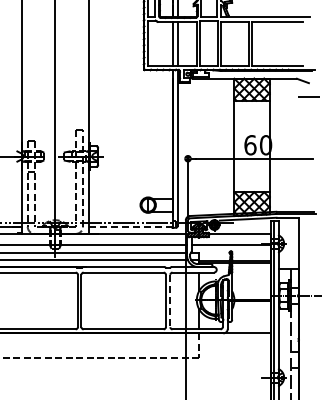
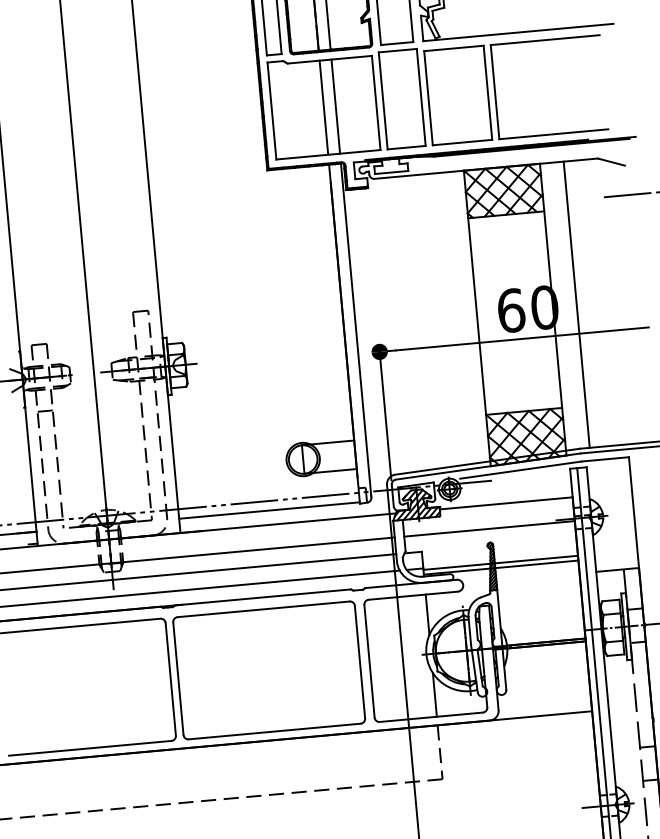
line: (280, 144) -> (575, 303), added
line: (130, 227) -> (269, 511), dashed -> solid
line: (170, 301) -> (369, 662), dashed -> solid

